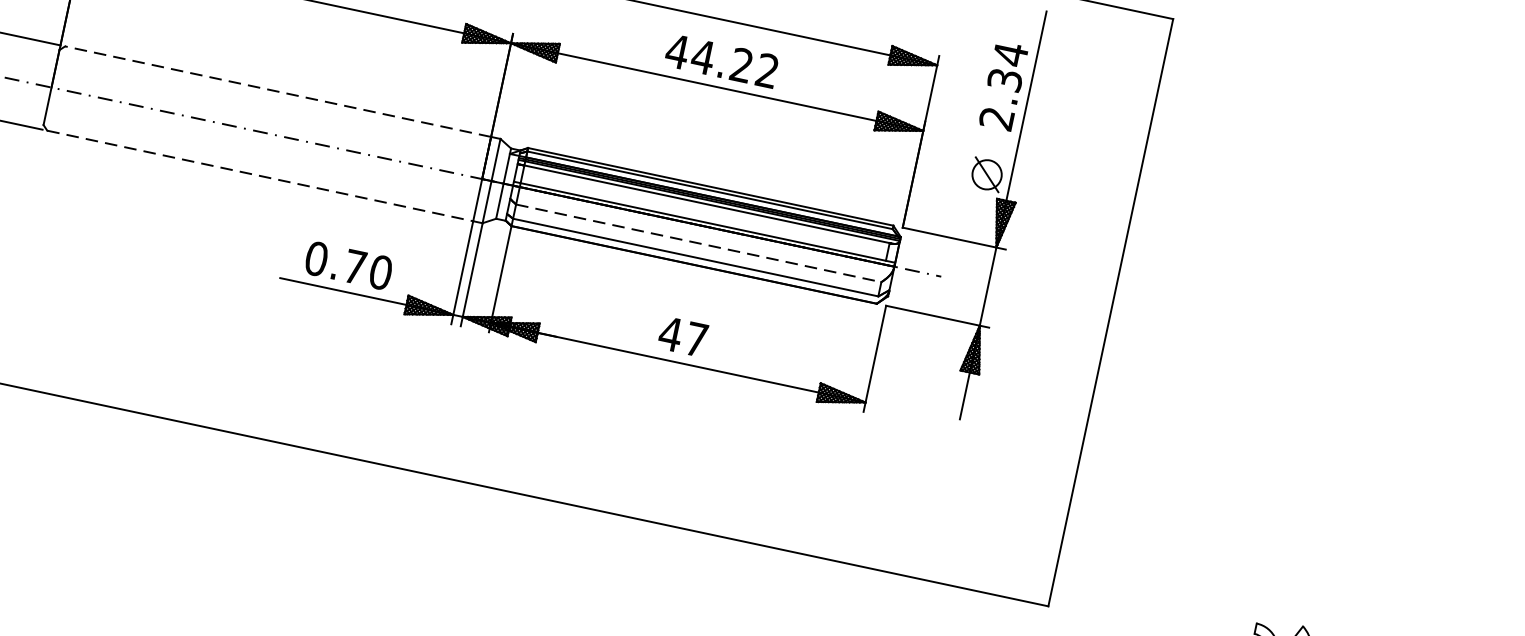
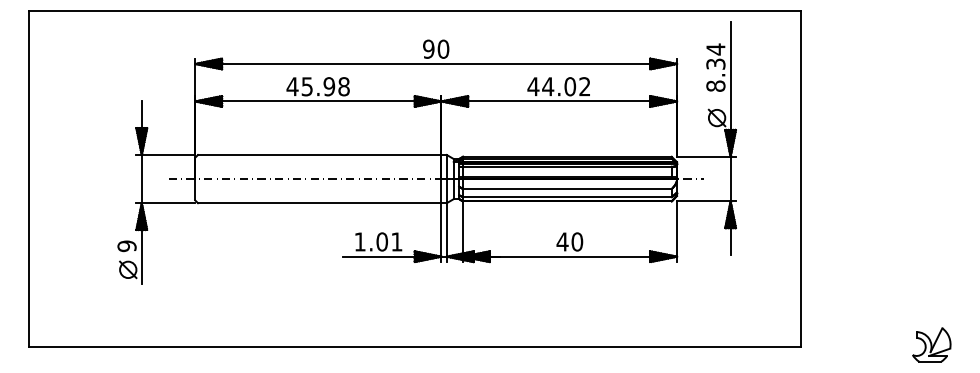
text: (742, 65) -> (570, 86), 44.22 -> 44.02
line: (277, 90) -> (319, 154), dashed -> solid
text: (996, 117) -> (715, 85), 2.34 -> 8.34
line: (259, 176) -> (319, 203), dashed -> solid
line: (698, 244) -> (567, 189), dashed -> solid
text: (348, 264) -> (378, 241), 0.70 -> 1.01
text: (696, 338) -> (577, 241), 47 -> 40

